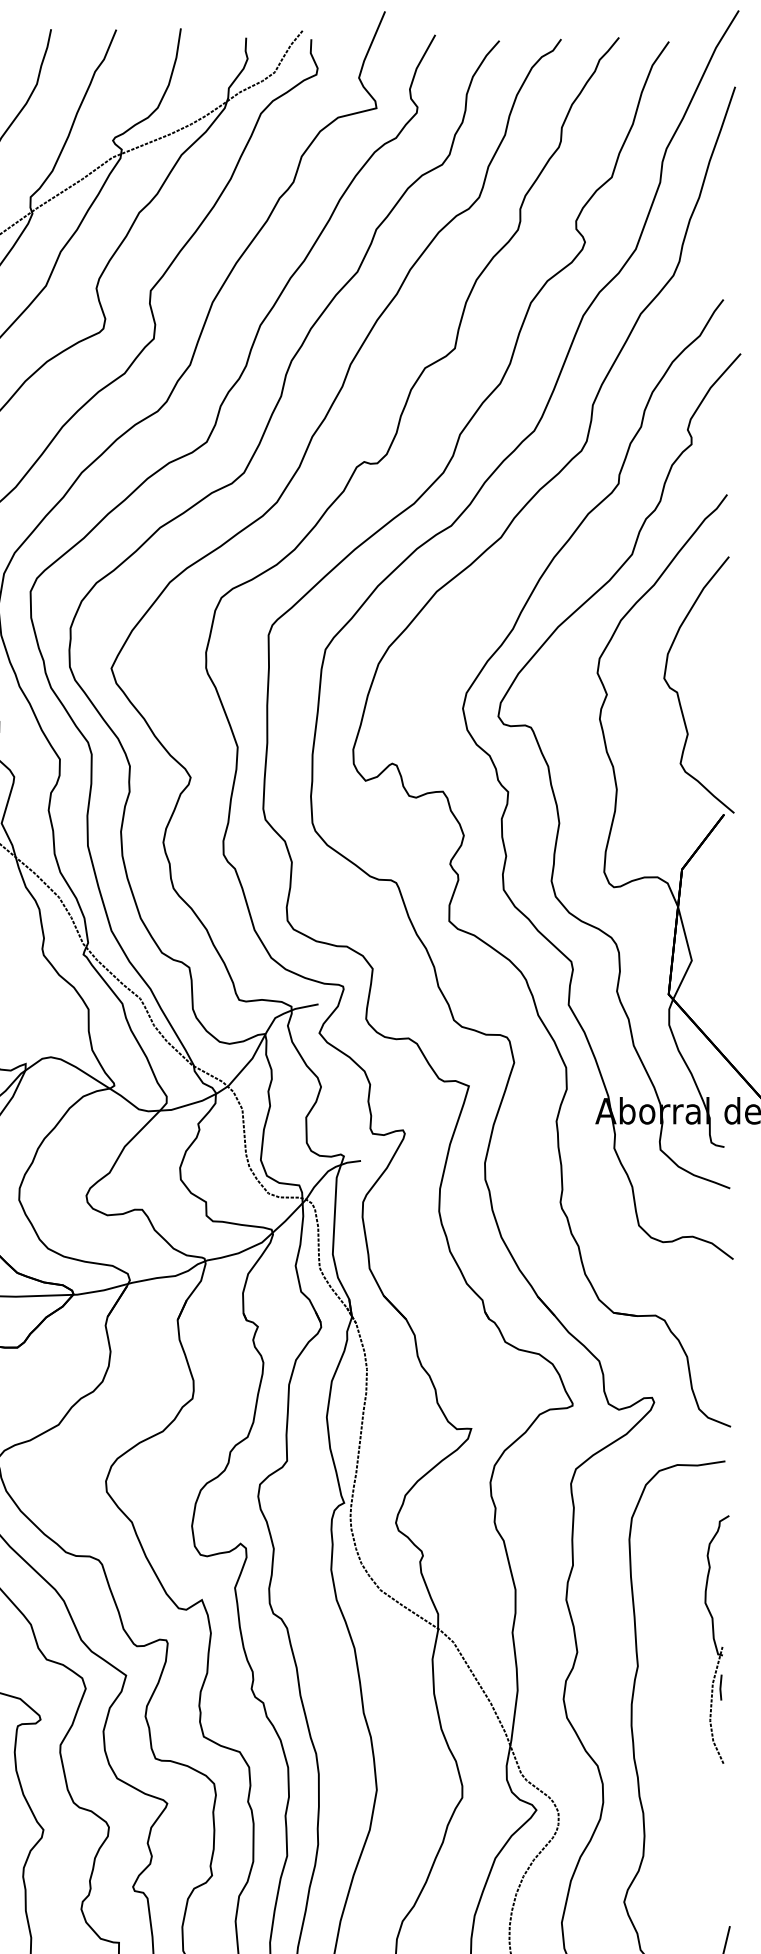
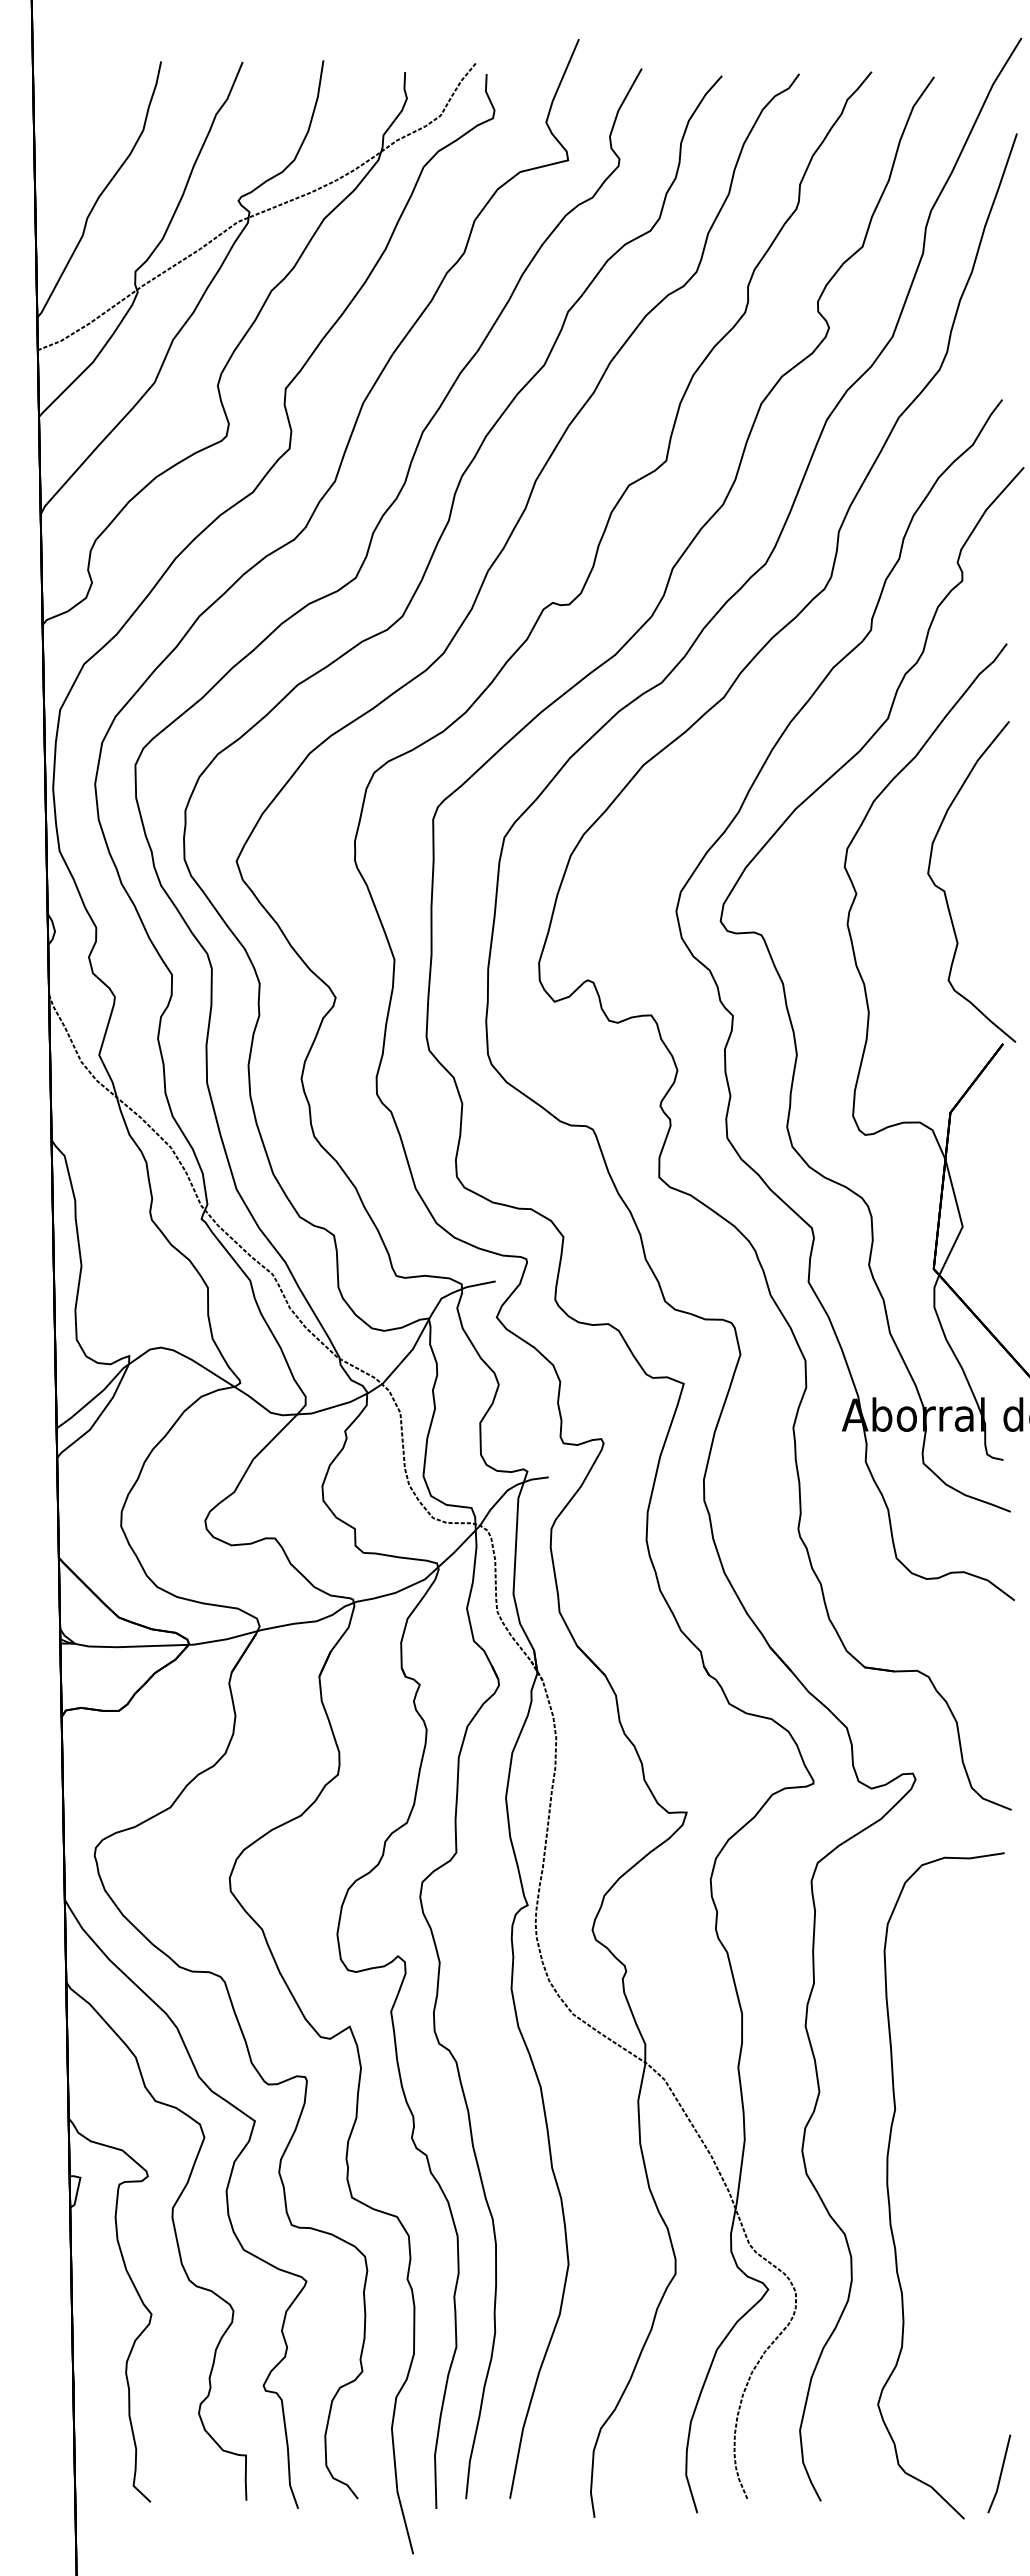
part: (716, 1639) -> (993, 2075), removed

